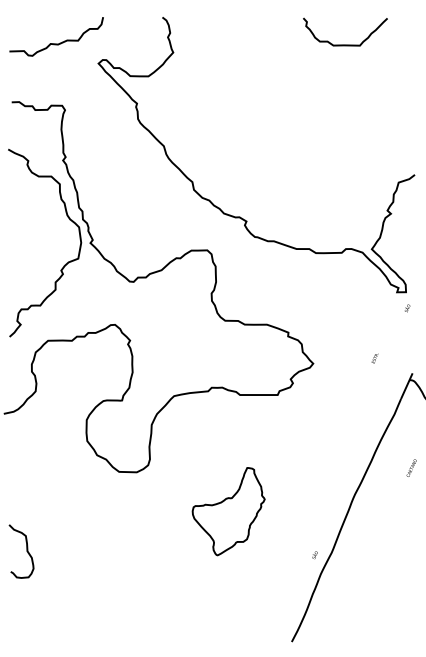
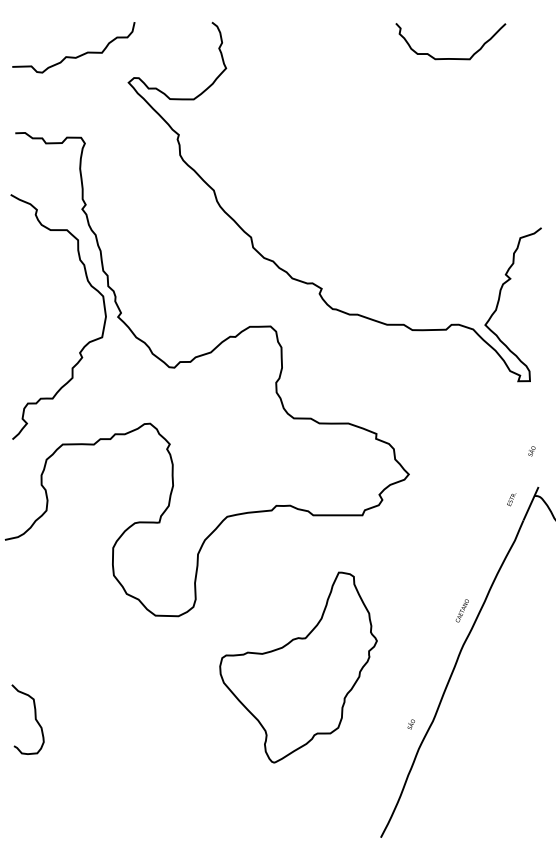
text: (407, 308) -> (531, 451), moved
text: (375, 358) -> (511, 499), moved
text: (411, 467) -> (461, 610), moved
part: (228, 511) -> (298, 667), size x1.67

